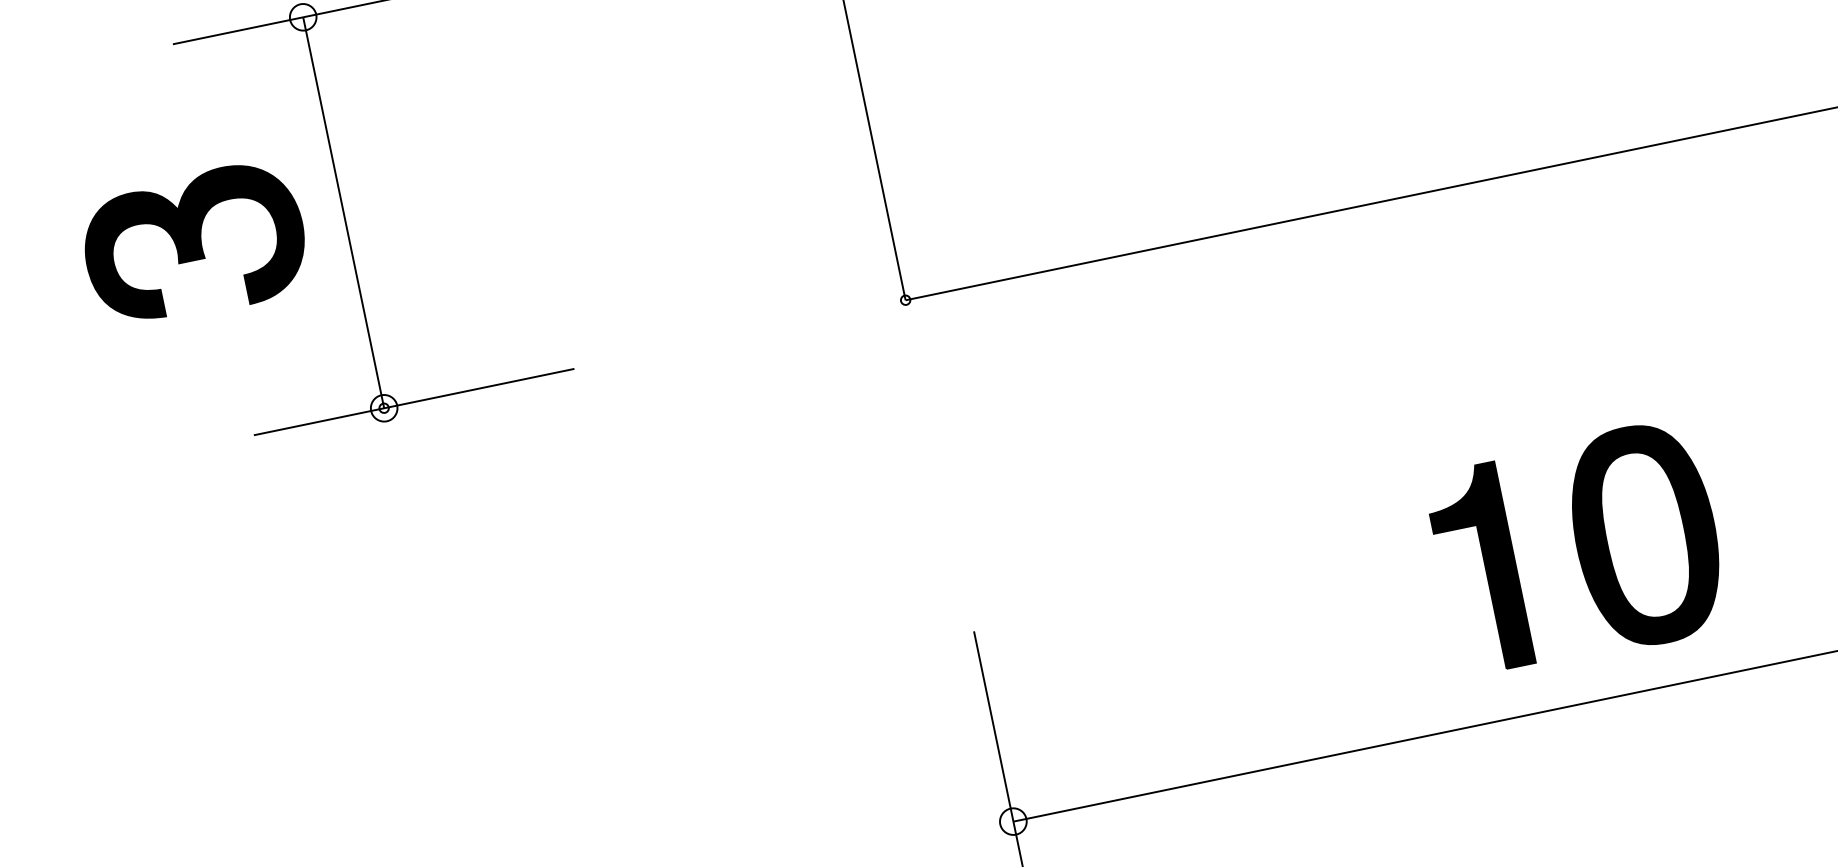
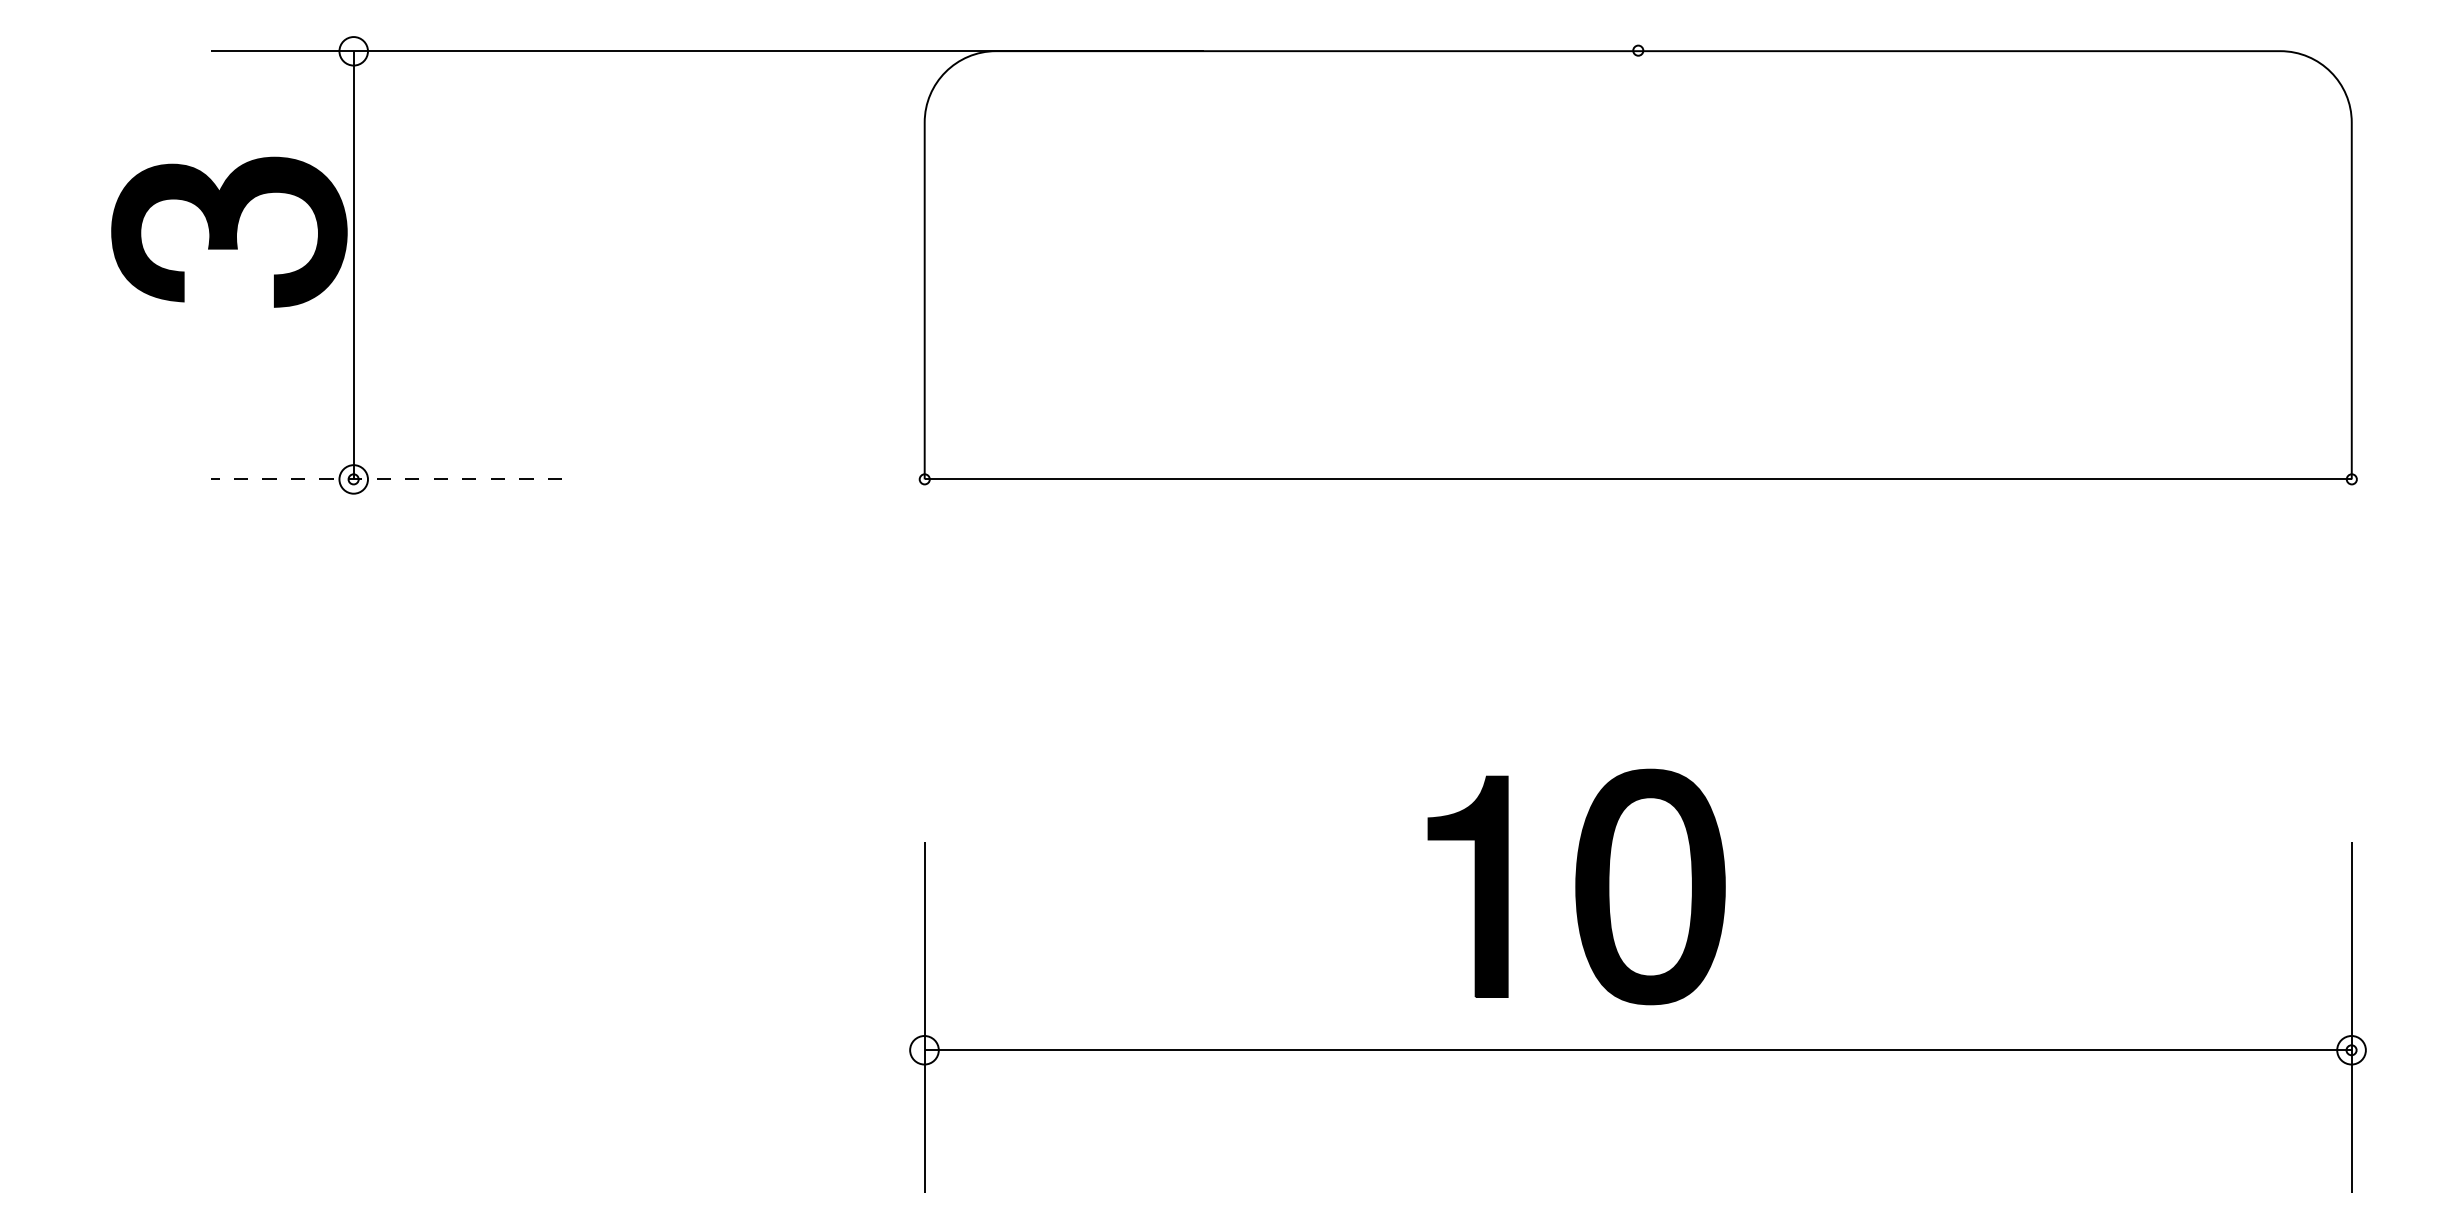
part: (194, 243) -> (229, 231), moved
line: (414, 402) -> (386, 479), solid -> dashed

